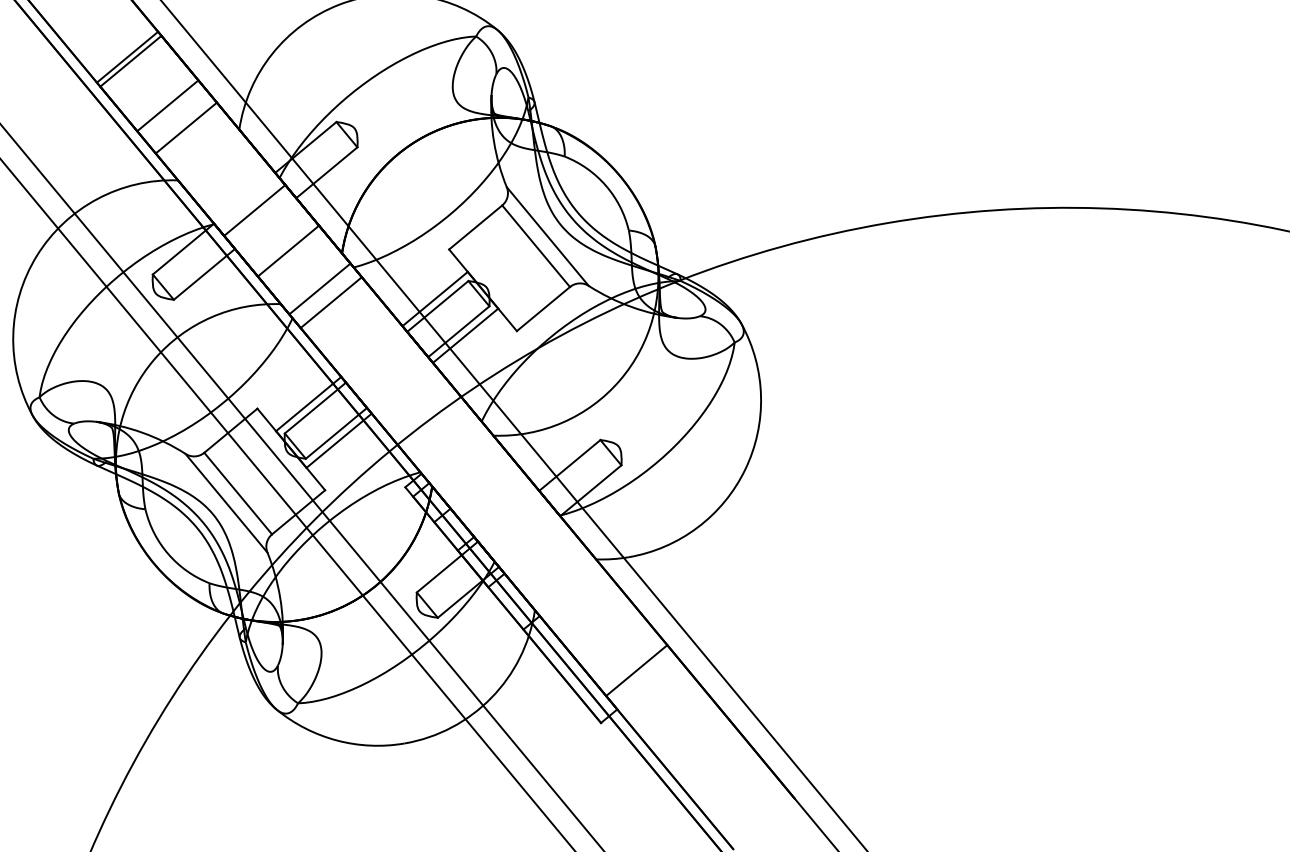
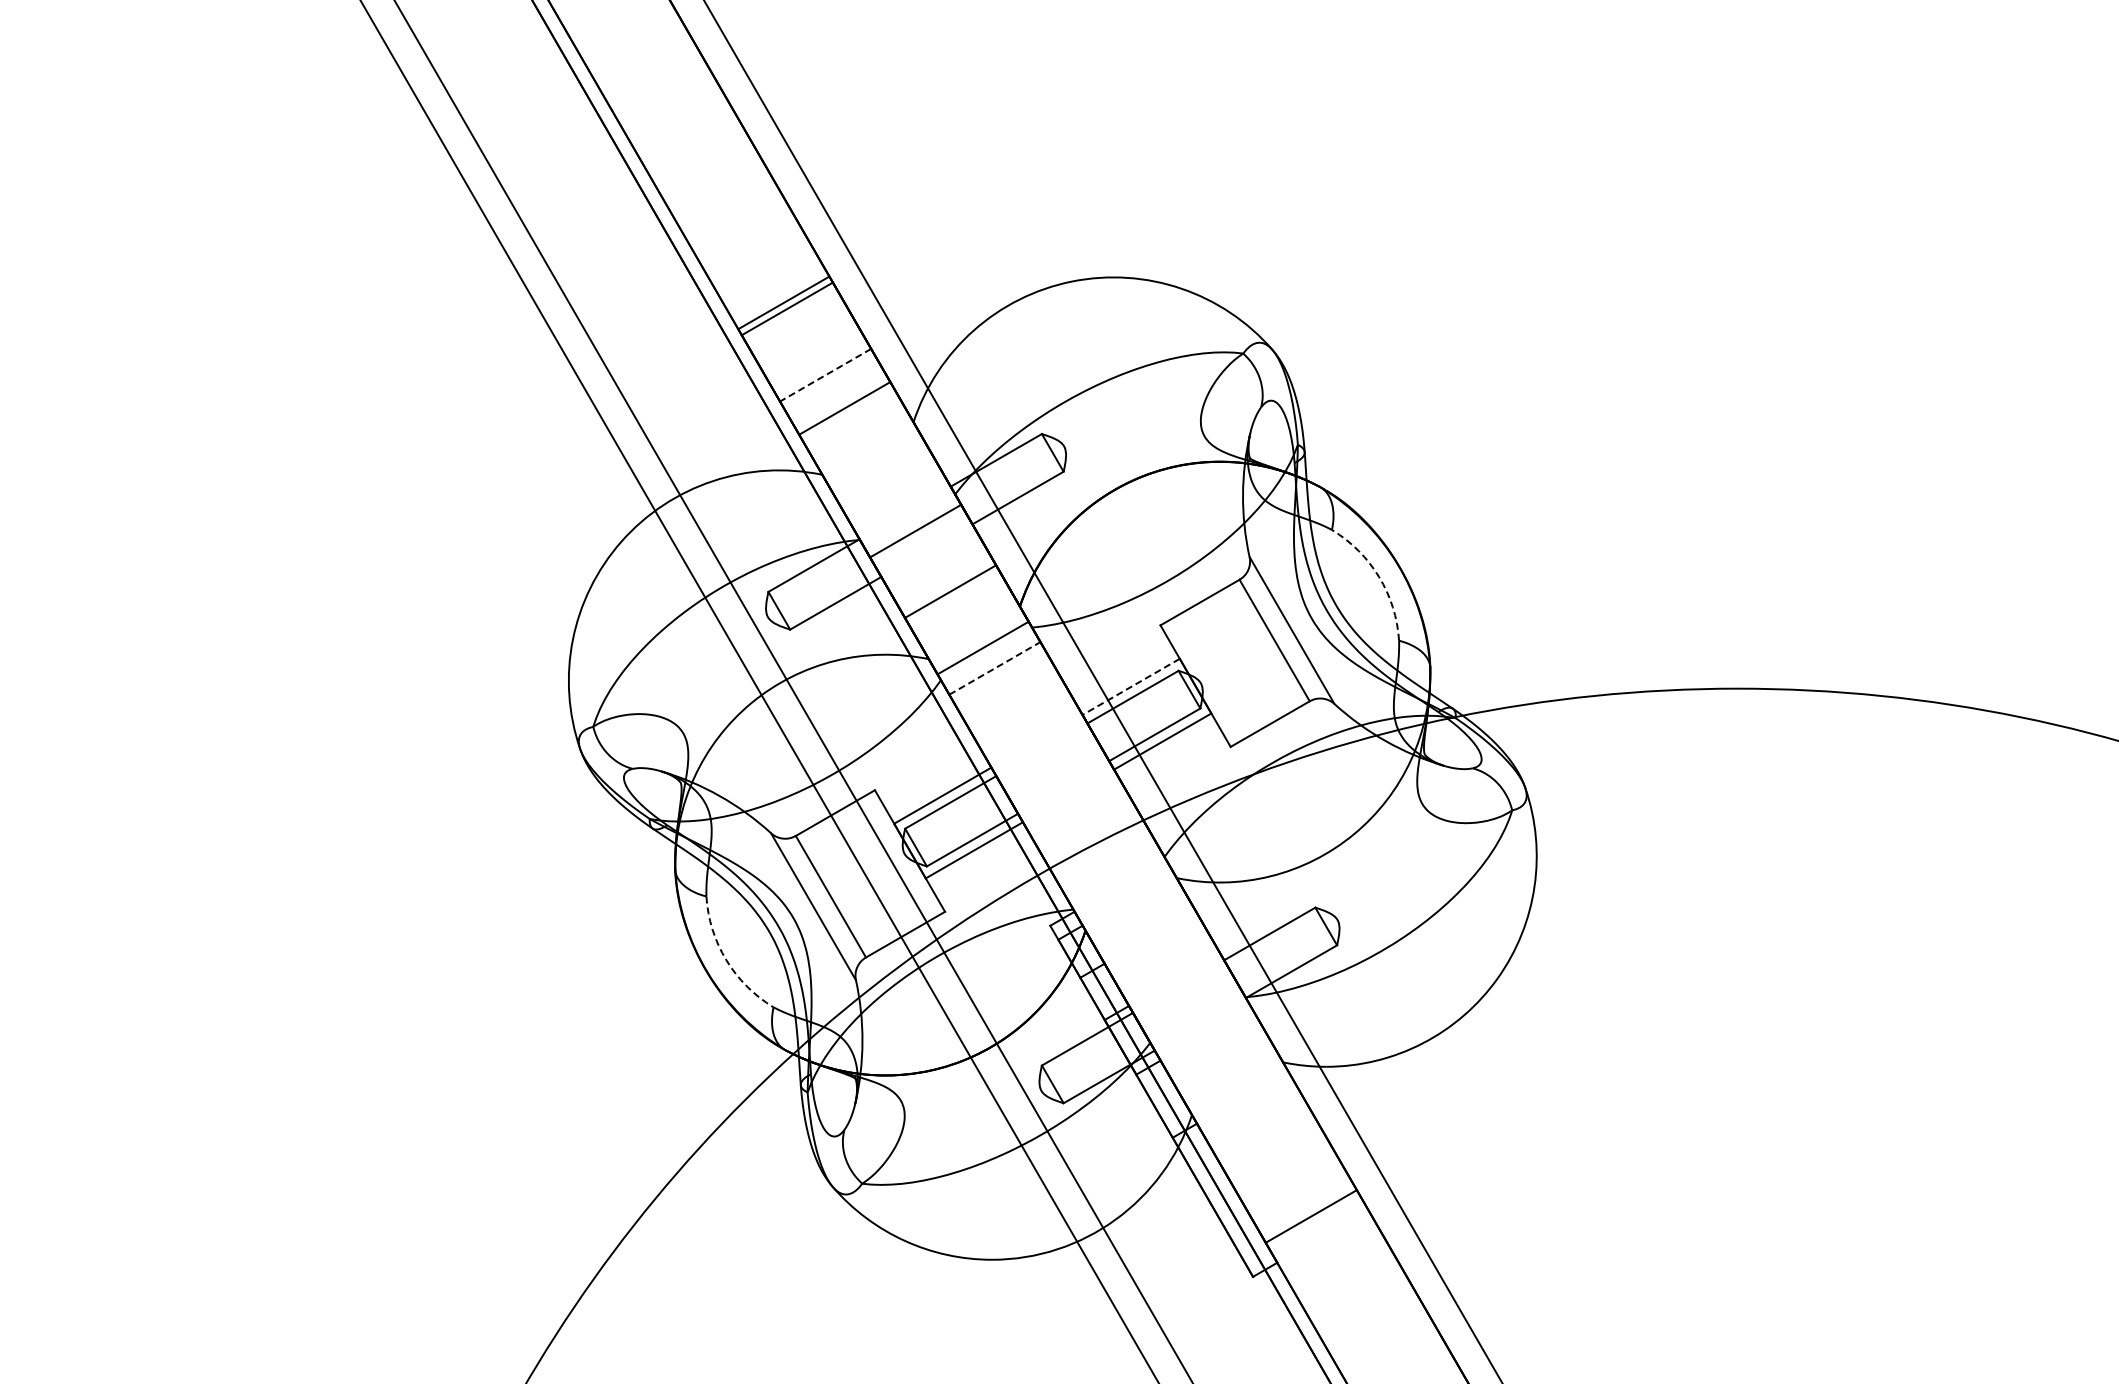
line: (167, 106) -> (825, 375), solid -> dashed
arc: (606, 185) -> (1379, 577), solid -> dashed
line: (434, 299) -> (1130, 687), solid -> dashed
line: (330, 302) -> (994, 668), solid -> dashed
arc: (168, 554) -> (726, 960), solid -> dashed

